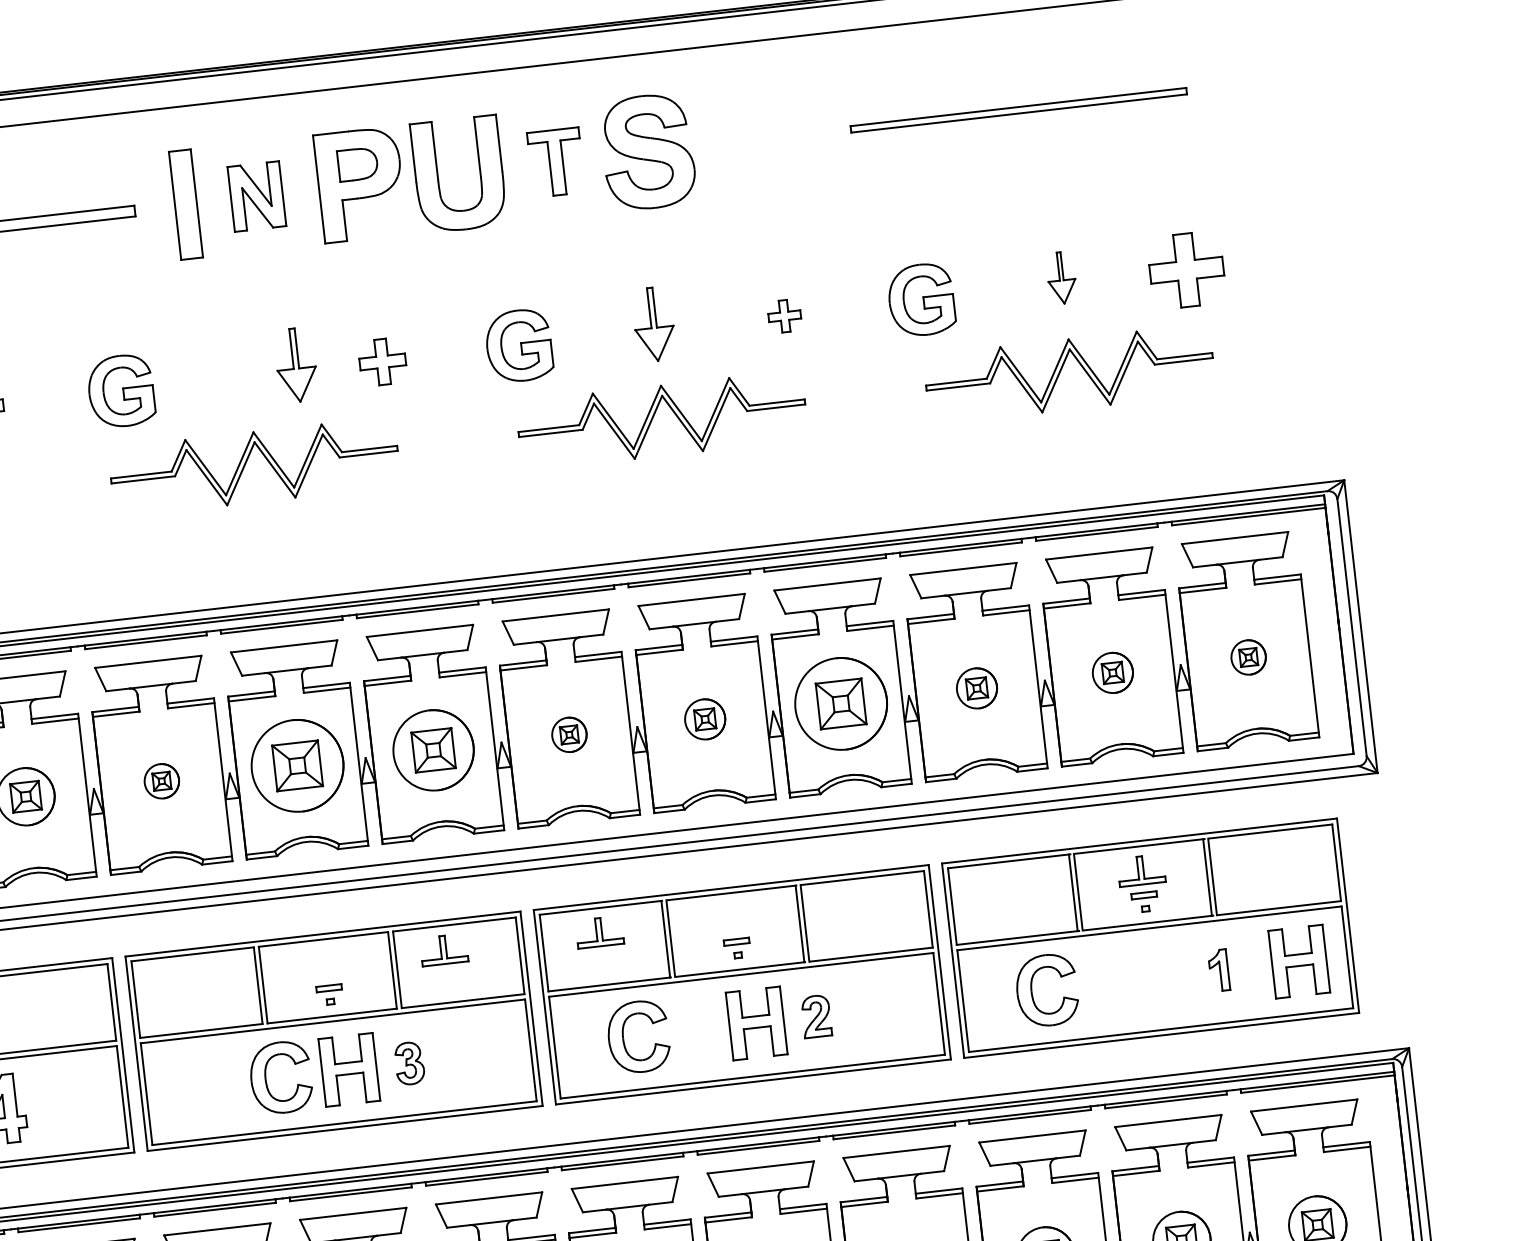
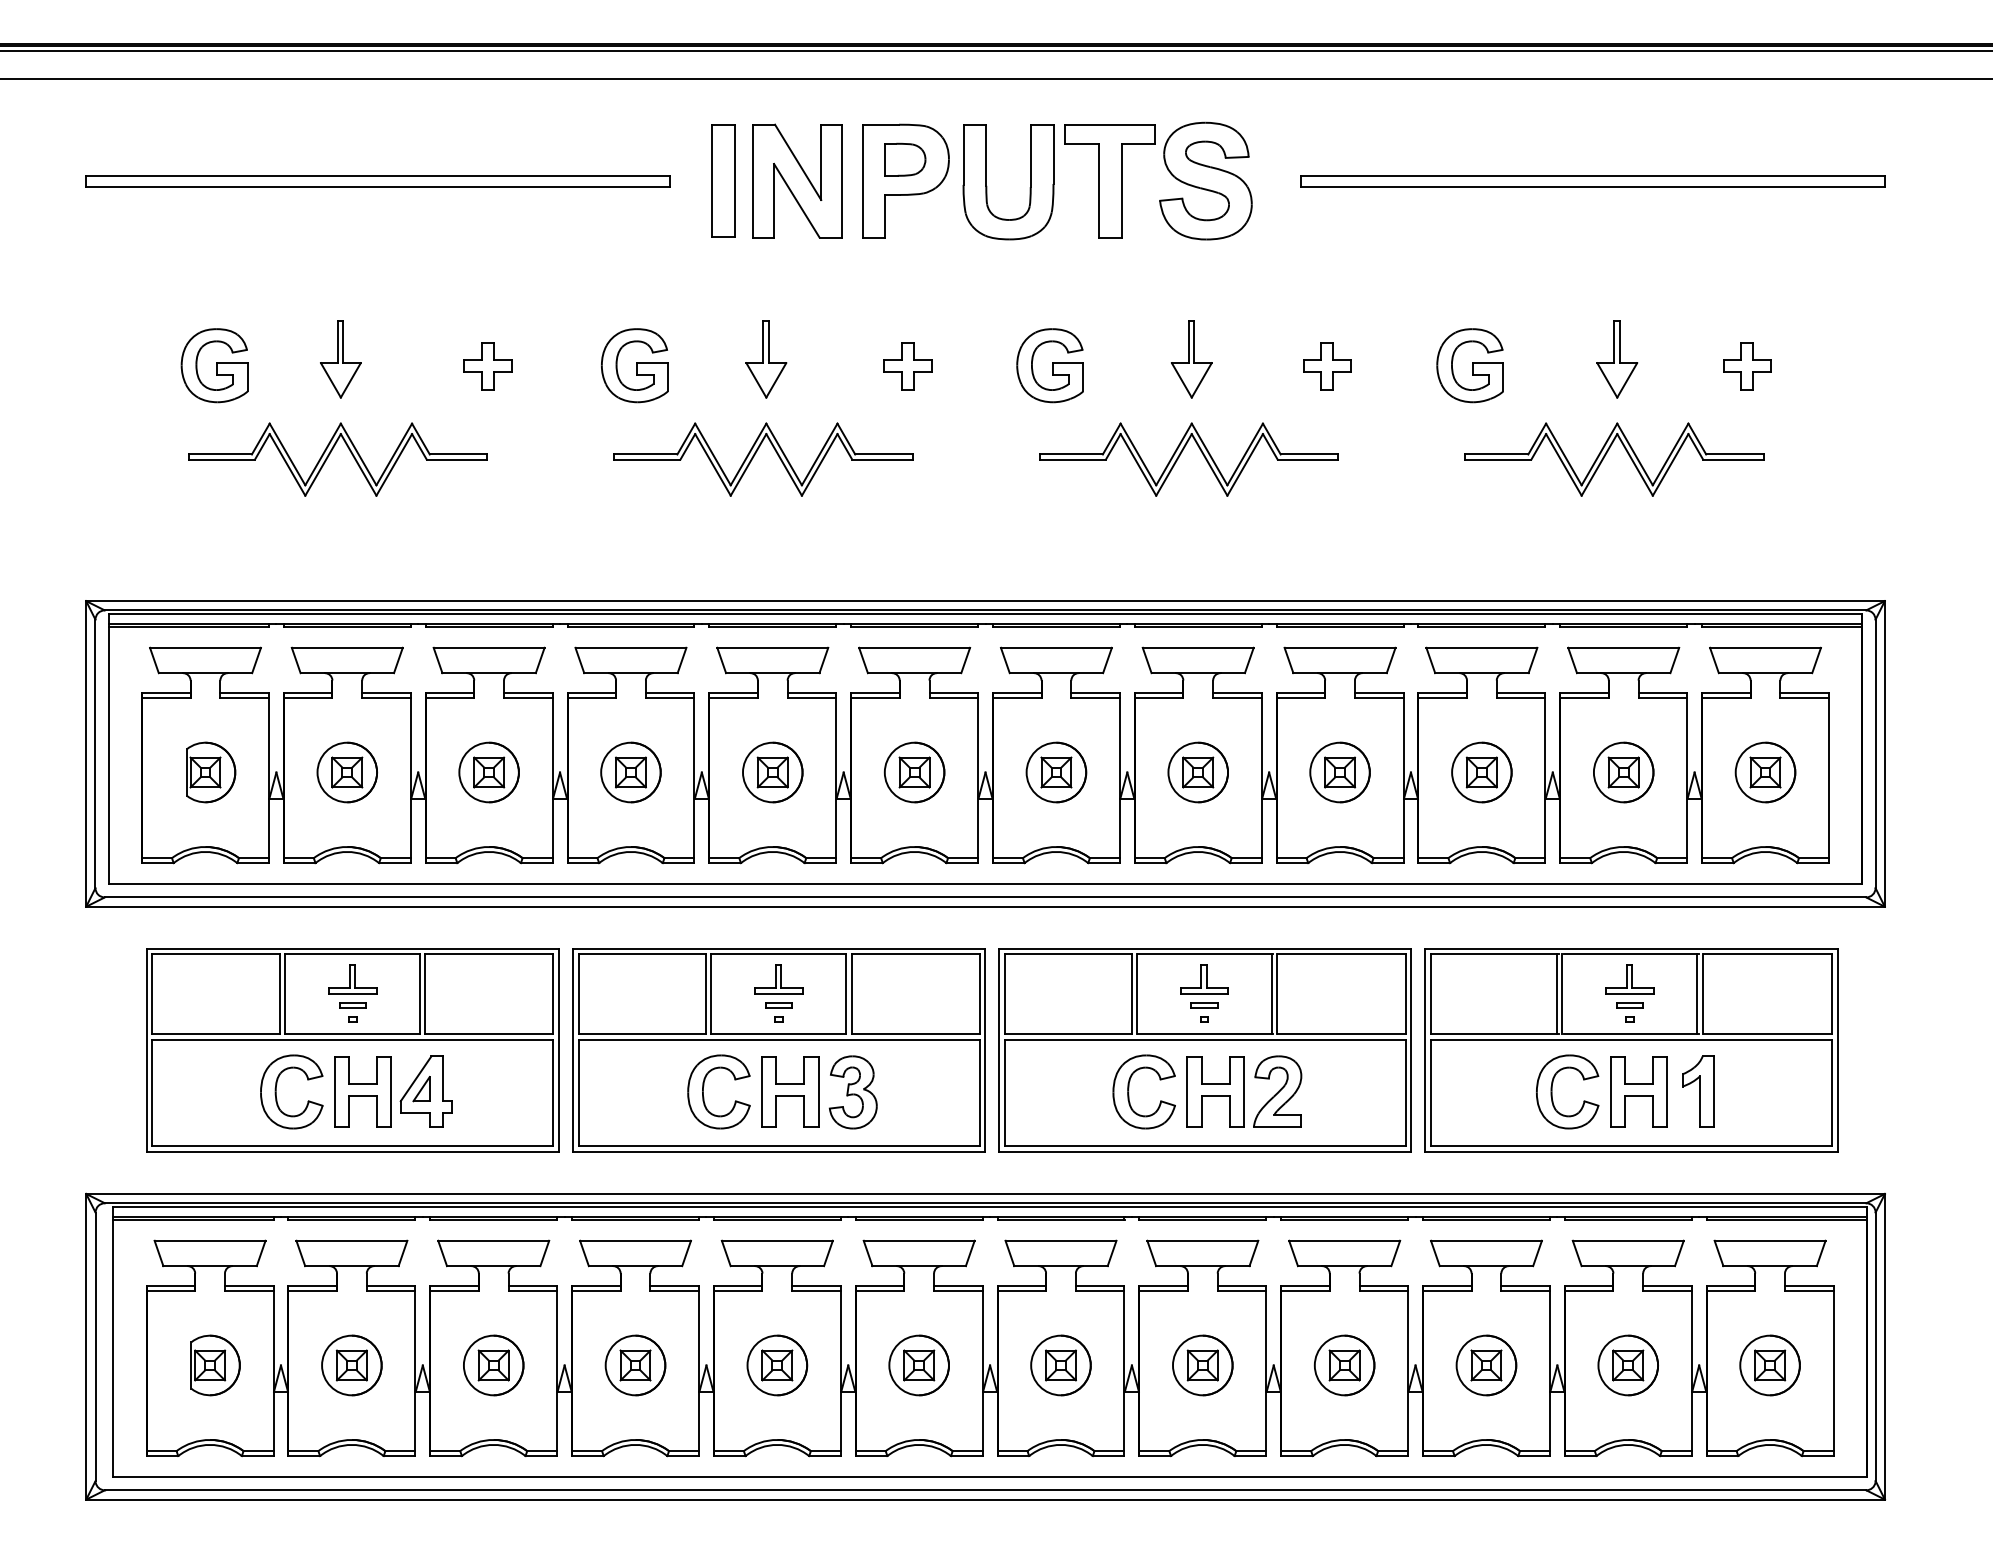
part: (1018, 110) -> (1592, 181), size x1.67
part: (555, 162) -> (1109, 181), size x1.67
part: (256, 196) -> (797, 180), size x1.67
part: (1187, 270) -> (1747, 366), size x0.62
part: (1061, 278) -> (1617, 359), size x1.43
part: (784, 316) -> (1327, 366), size x1.43
part: (296, 365) -> (766, 359), moved
part: (1248, 657) -> (1765, 772), size x1.67
part: (1112, 672) -> (1623, 772), size x1.43
part: (976, 688) -> (1481, 772), size x1.43
part: (840, 703) -> (1339, 772), size x0.62
part: (704, 719) -> (1197, 772), size x1.43
part: (569, 734) -> (1056, 772), size x1.67
part: (433, 750) -> (914, 772), size x0.71
part: (297, 765) -> (772, 772), size x0.62
part: (161, 781) -> (630, 772), size x1.67
part: (599, 932) -> (1204, 979), moved
part: (443, 950) -> (778, 979), moved
part: (1298, 961) -> (1638, 1091), moved
part: (1219, 970) -> (1698, 1091), size x1.67
part: (1032, 991) -> (1552, 1091), moved
part: (815, 1016) -> (1277, 1091), size x1.67
part: (624, 1036) -> (1129, 1089), moved
part: (408, 1063) -> (852, 1092), size x1.67

